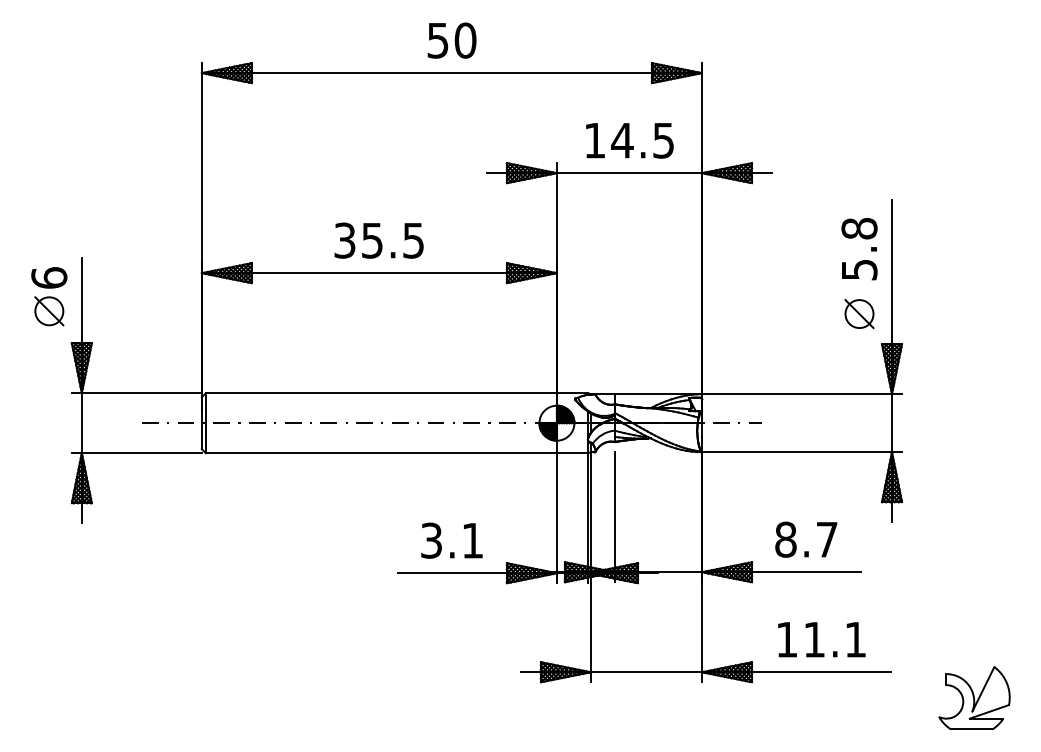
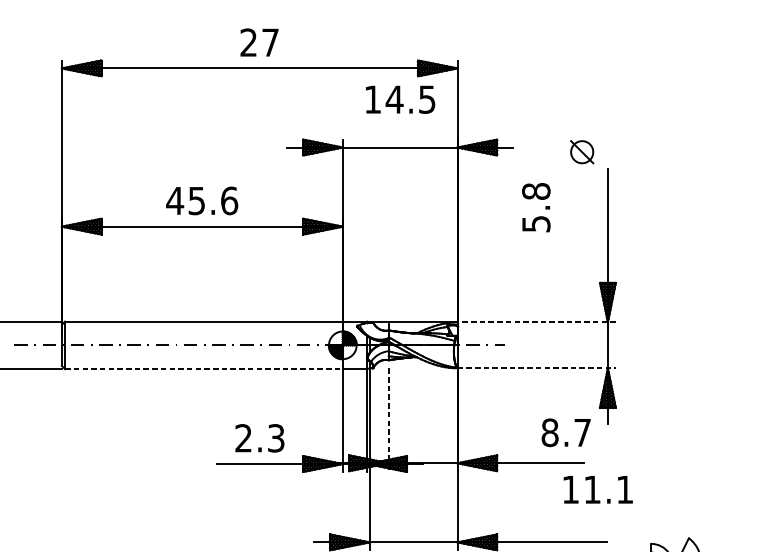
text: (451, 40) -> (259, 42), 50 -> 27
text: (629, 140) -> (400, 99), moved
text: (378, 240) -> (201, 200), 35.5 -> 45.6
text: (859, 249) -> (536, 207), moved
part: (859, 314) -> (582, 152), moved
line: (801, 394) -> (536, 322), solid -> dashed
line: (802, 452) -> (537, 368), solid -> dashed
line: (381, 453) -> (204, 369), solid -> dashed
line: (614, 517) -> (388, 419), solid -> dashed
text: (806, 539) -> (566, 432), moved
text: (452, 540) -> (260, 438), 3.1 -> 2.3
text: (821, 639) -> (598, 489), moved

